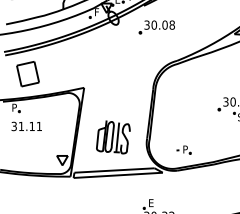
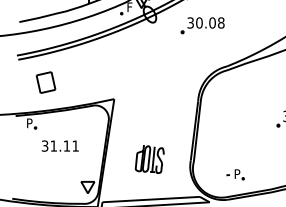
part: (27, 74) -> (45, 82), size x0.7
text: (26, 126) -> (59, 146), moved
part: (113, 137) -> (149, 159), size x0.7

